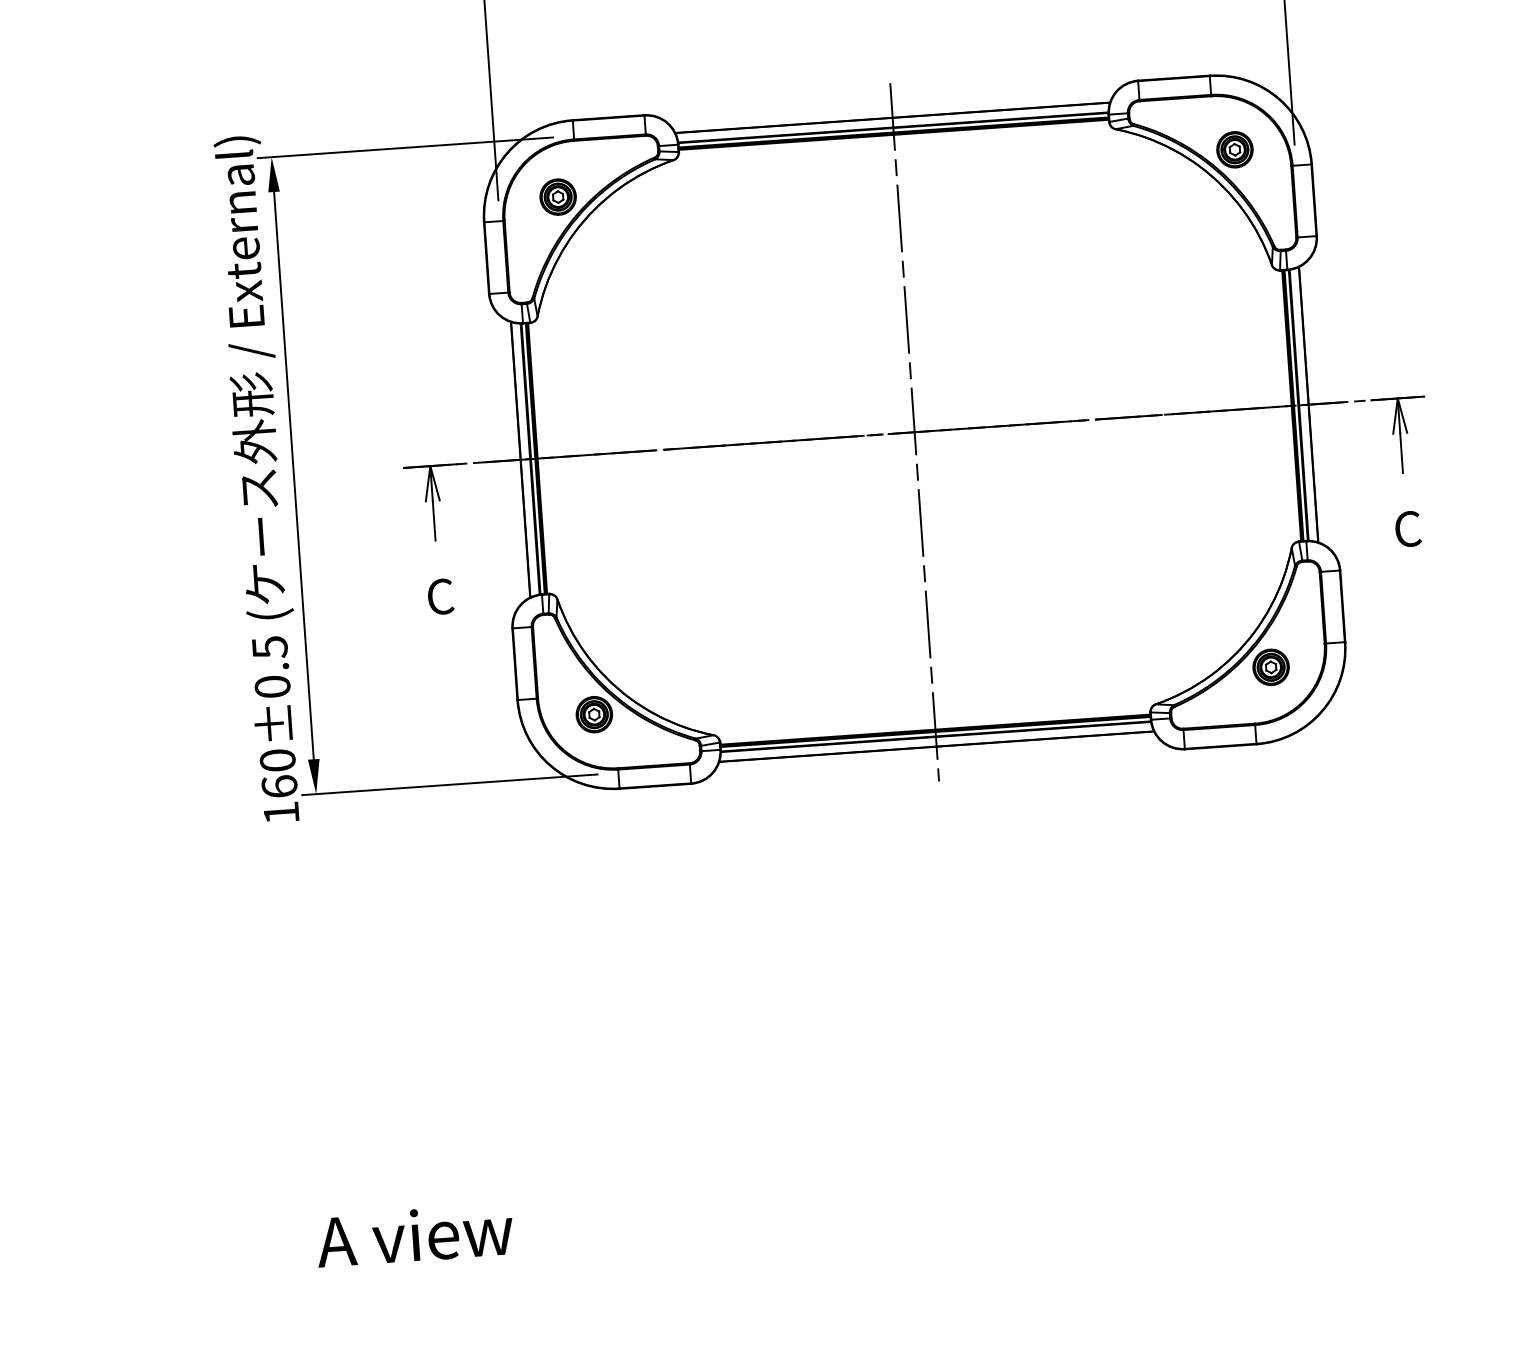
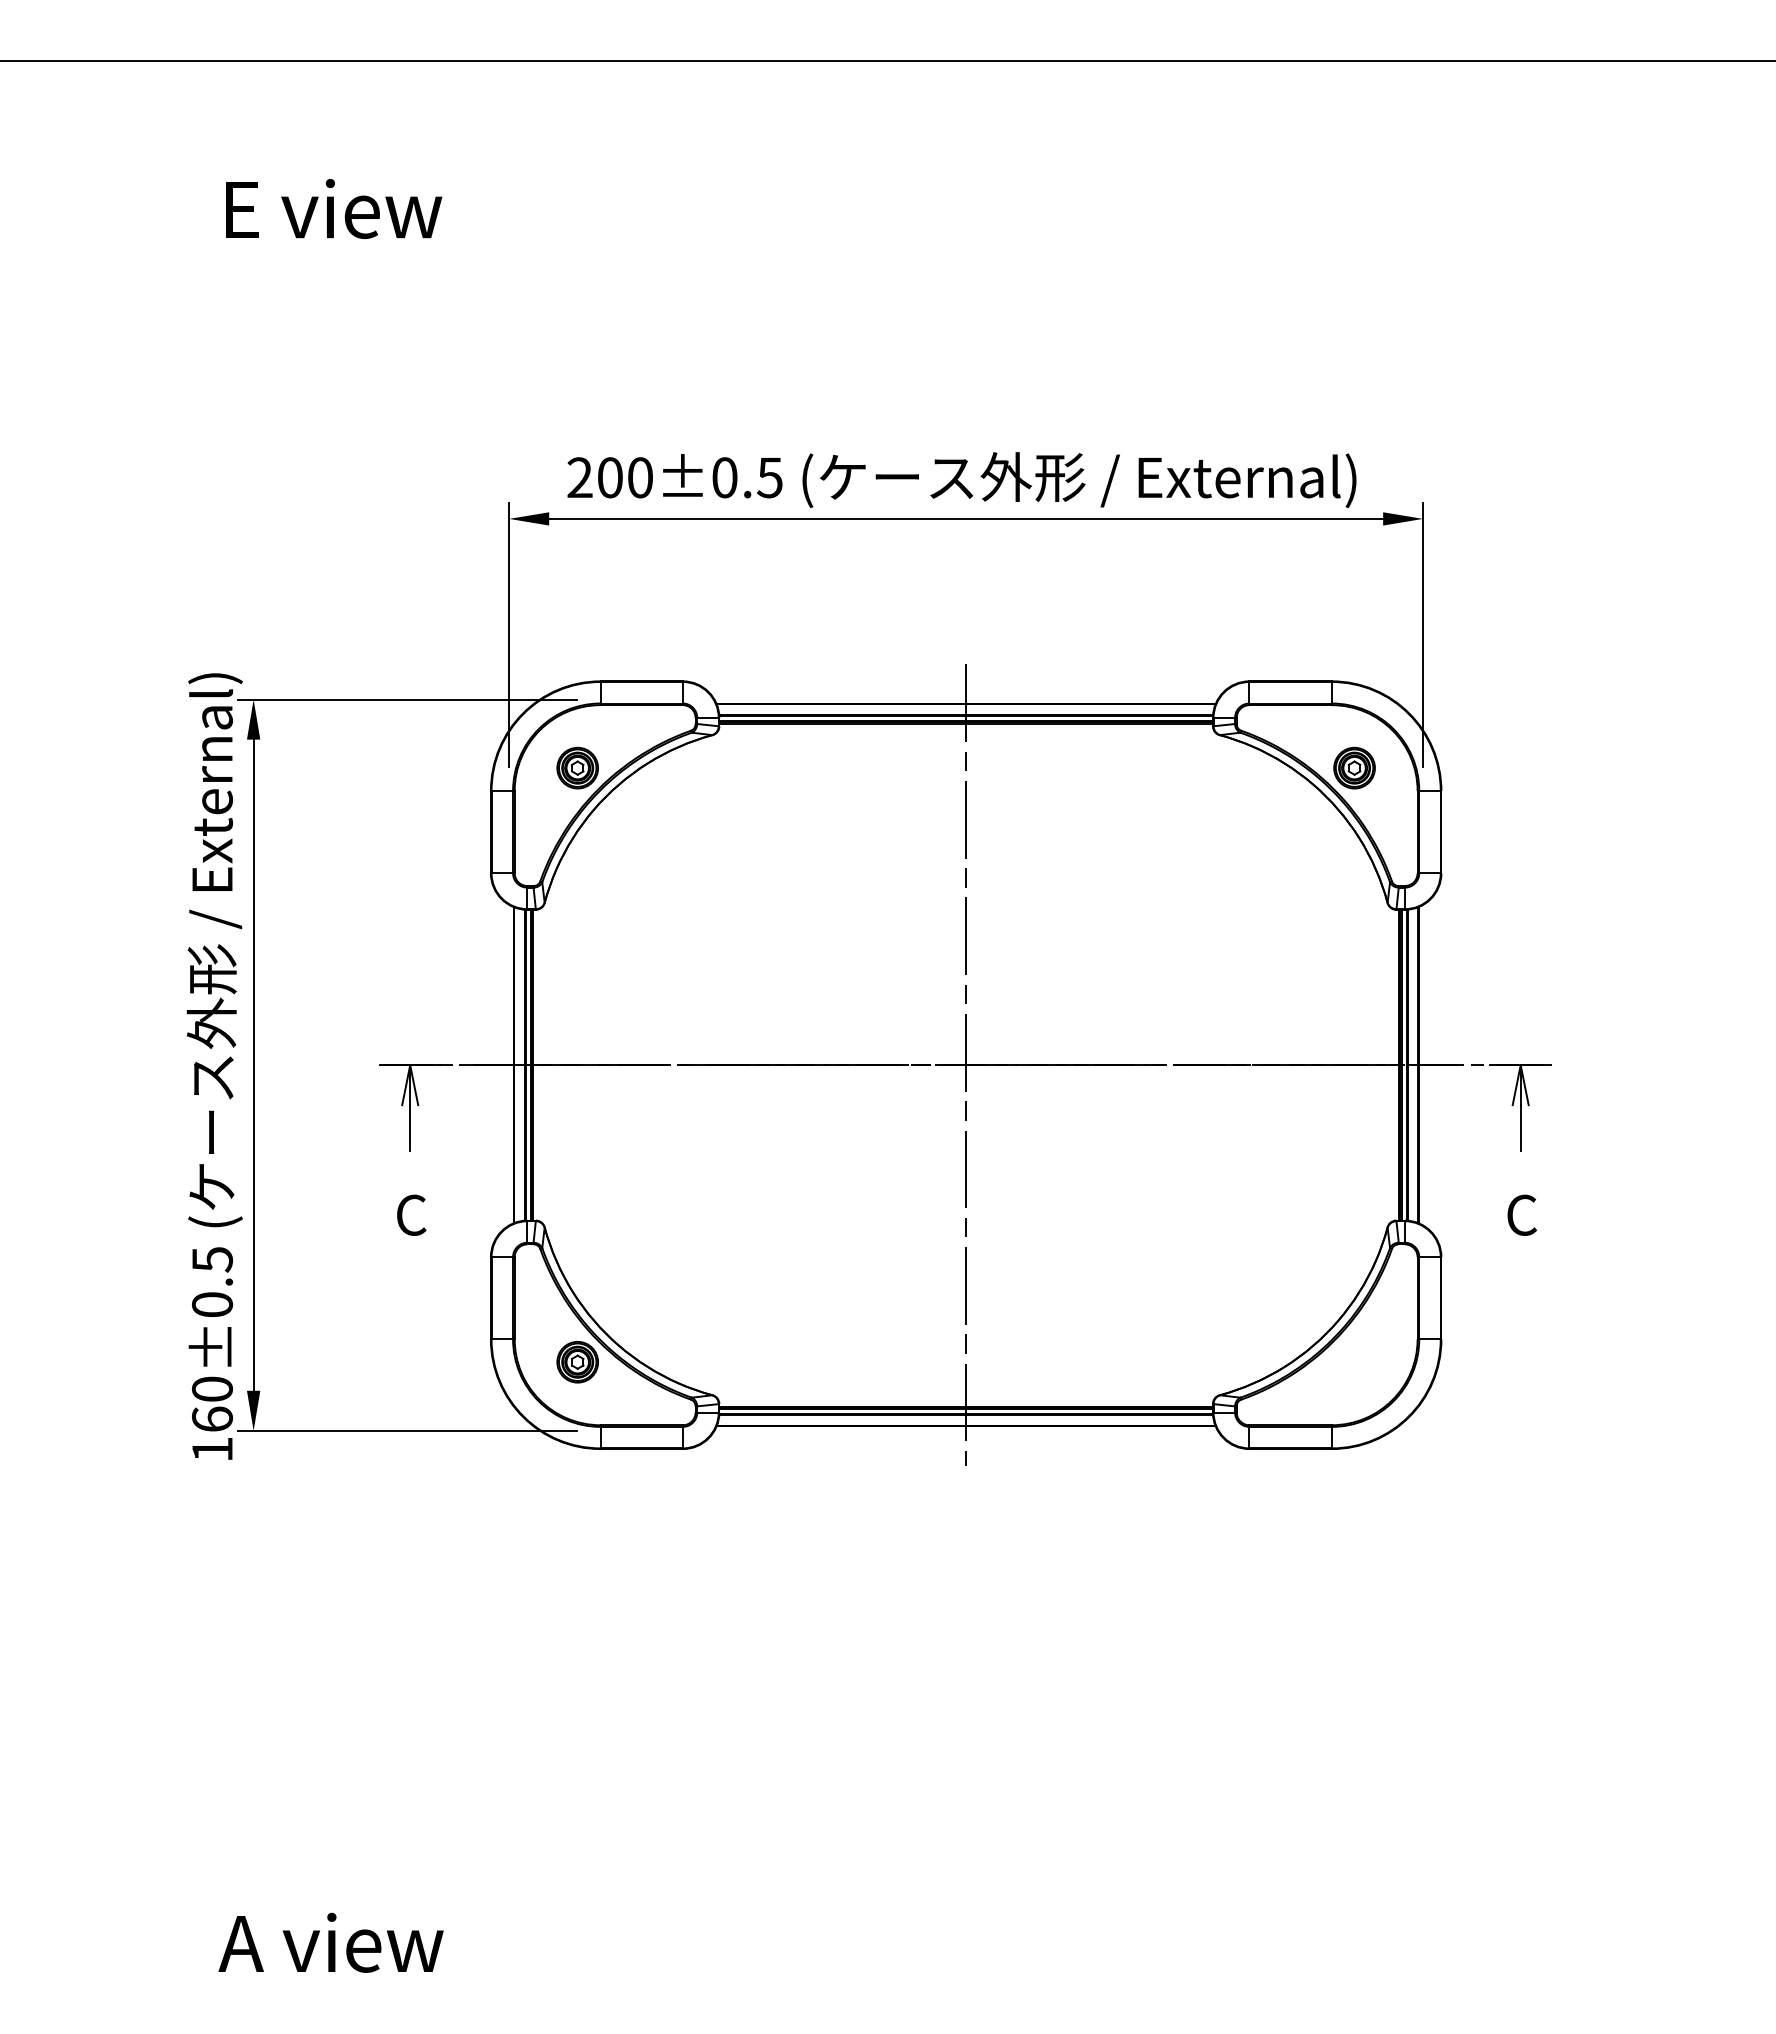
part: (1271, 667) -> (1354, 1362), removed

